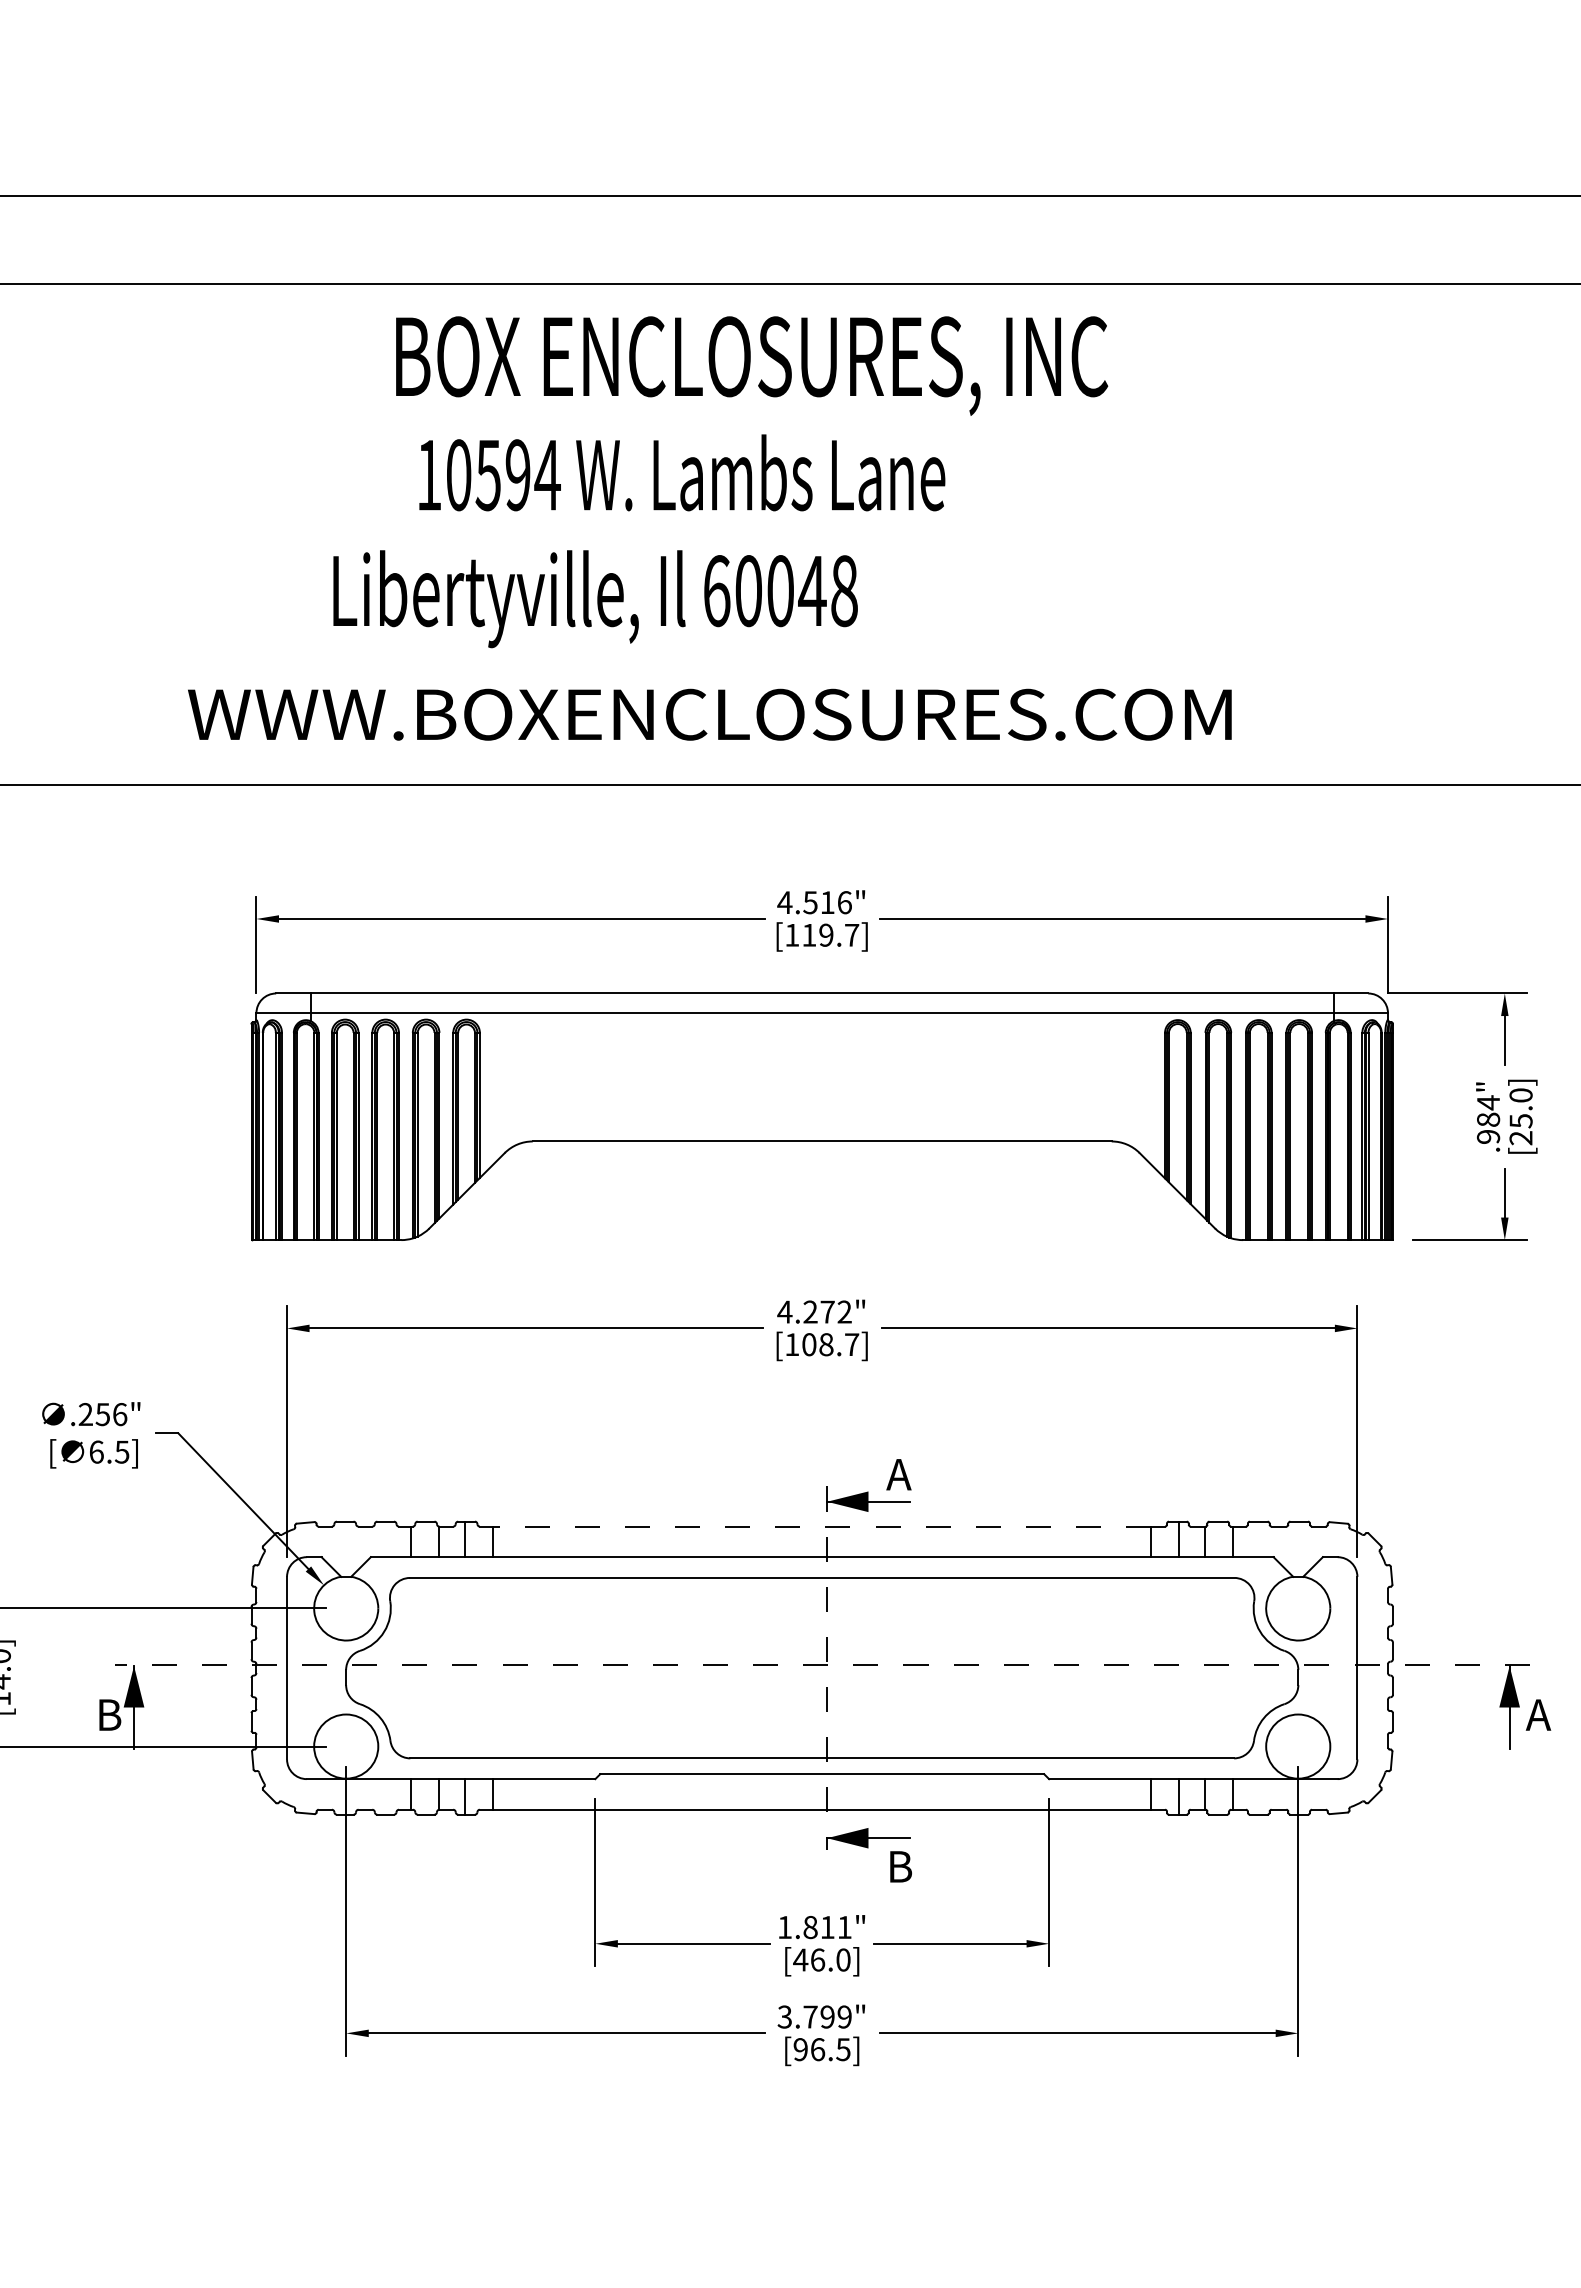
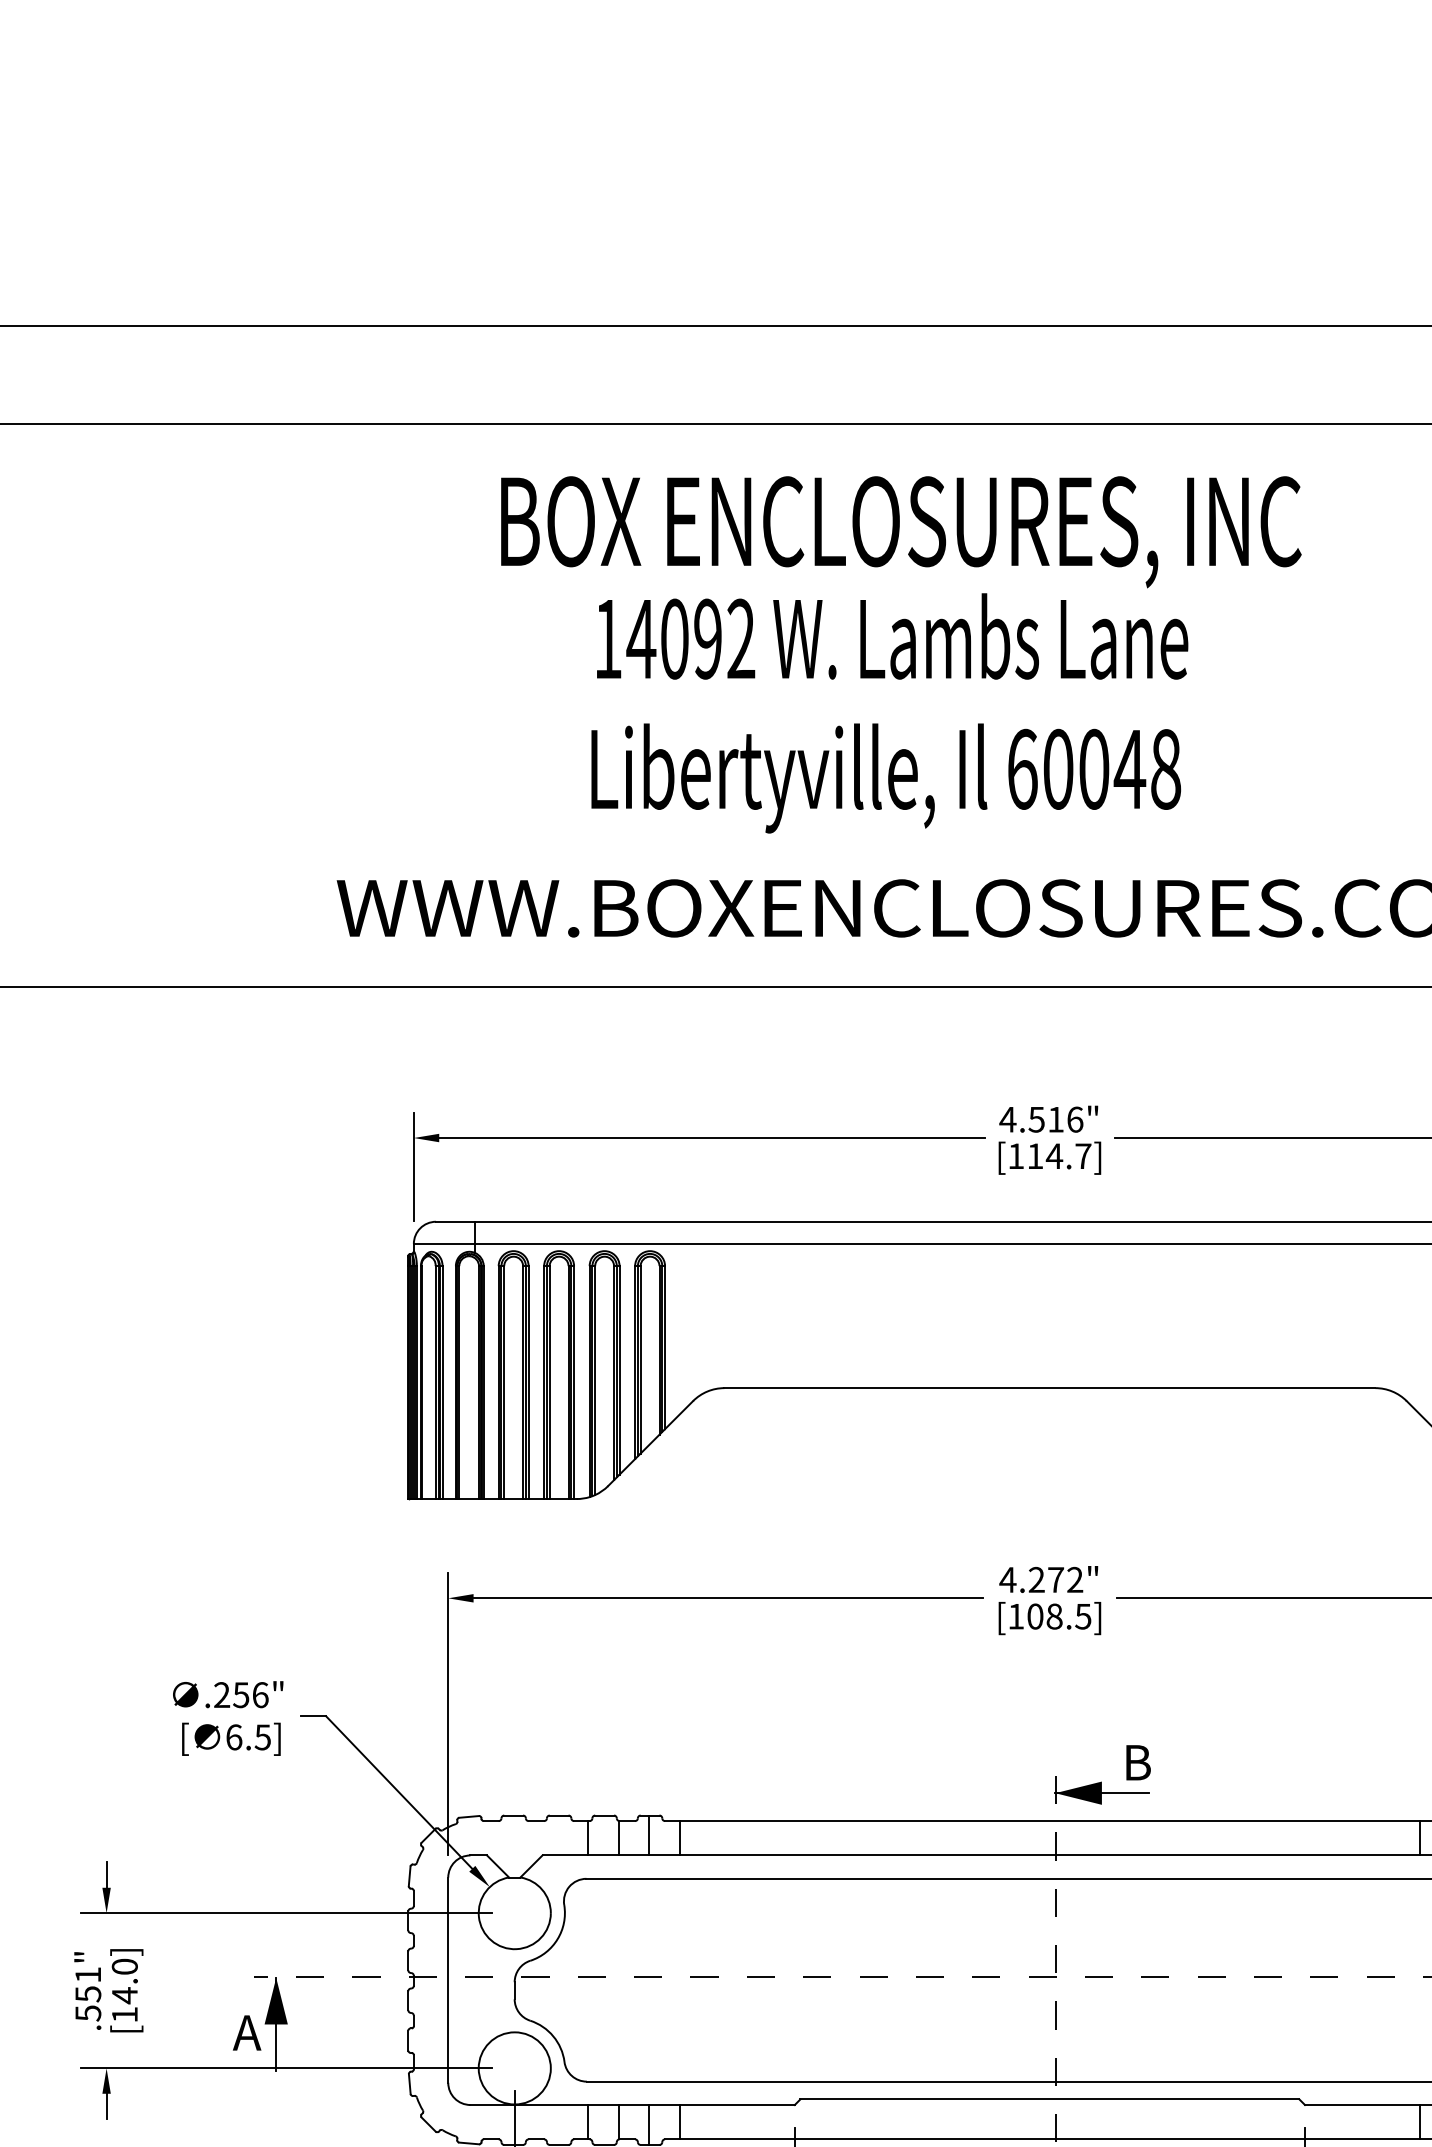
text: (752, 365) -> (901, 531), moved
text: (502, 475) -> (690, 639), 10594 -> 14092
text: (595, 599) -> (886, 778), moved
text: (825, 934) -> (1053, 1155), [119.7] -> [114.7]
text: (851, 1344) -> (1082, 1616), [108.7] -> [108.5]
text: (899, 1474) -> (1136, 1762), A -> B
line: (822, 1526) -> (1050, 1820), dashed -> solid
text: (108, 1714) -> (247, 2032), B -> A

